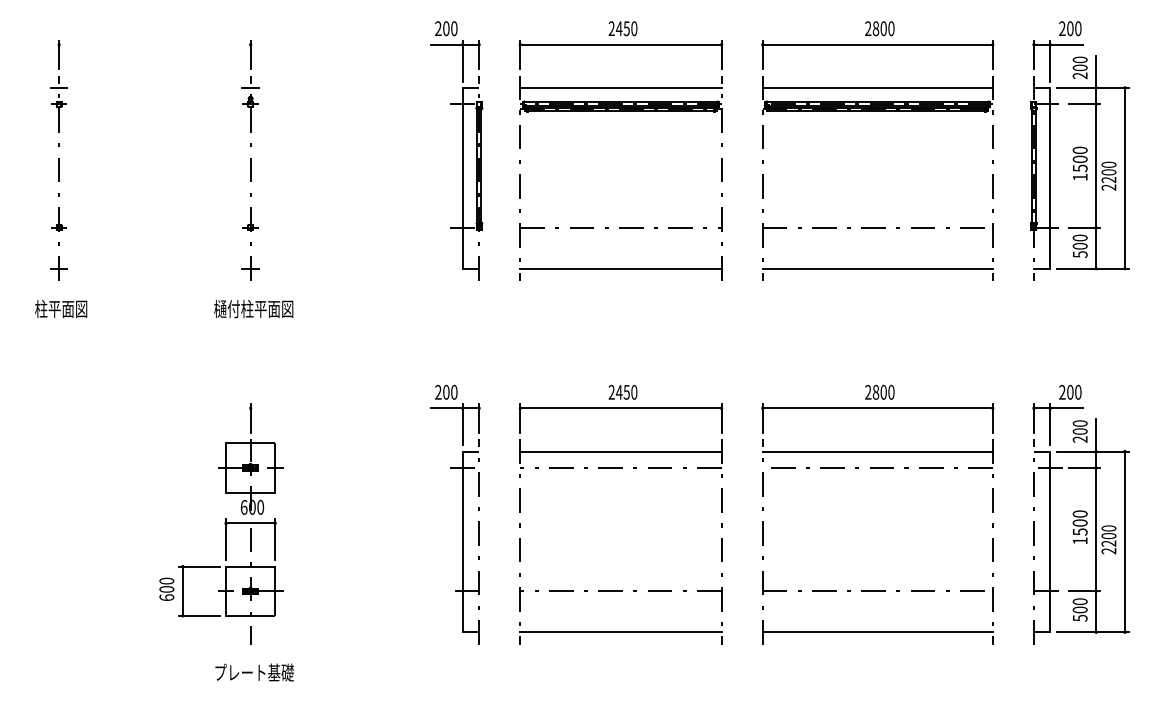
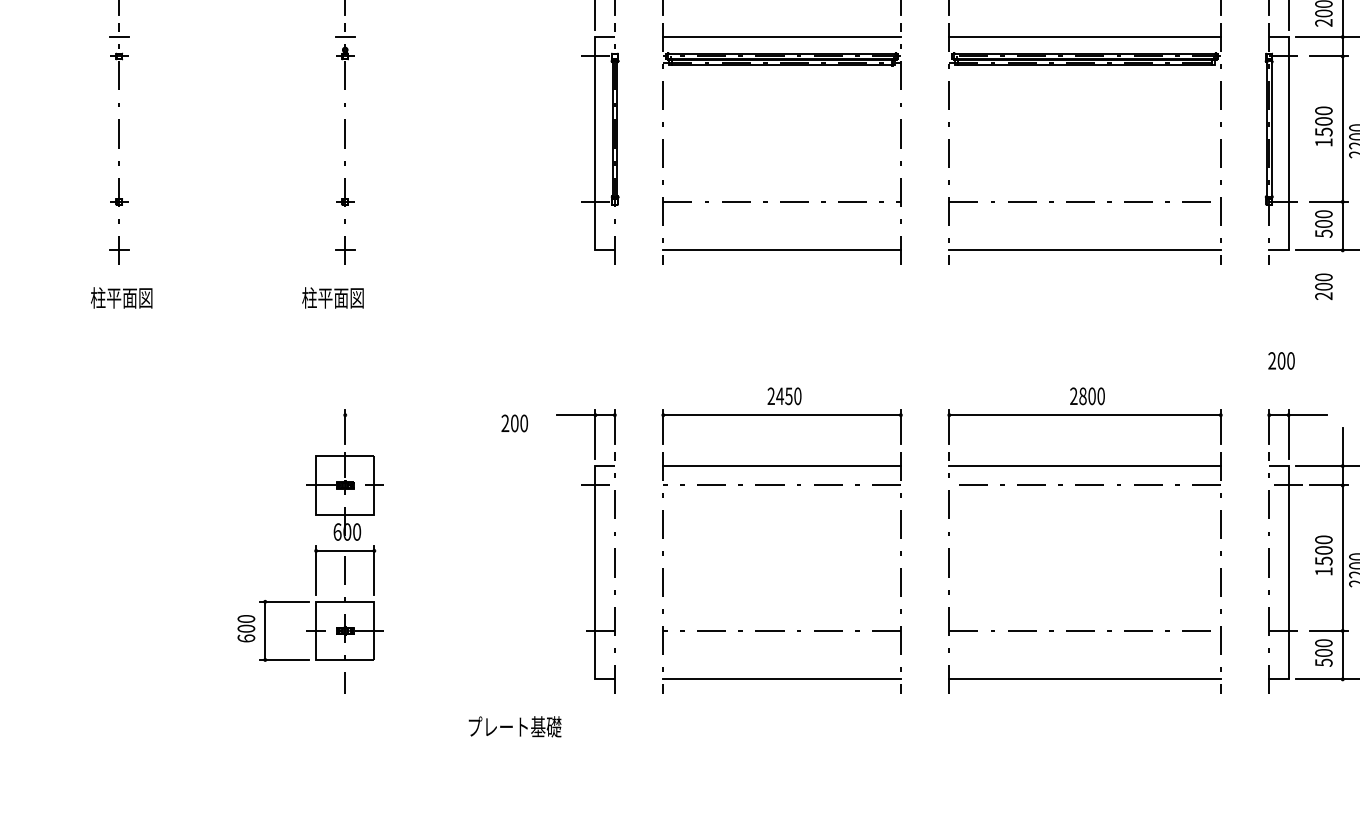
text: (253, 309) -> (348, 298), 樋付柱平面図 -> 柱平面図
text: (446, 391) -> (514, 422), moved
text: (1070, 391) -> (1281, 359), moved
text: (1079, 431) -> (1323, 286), moved
text: (254, 672) -> (514, 726), moved

